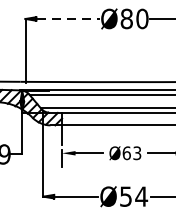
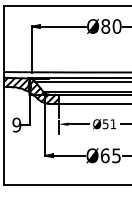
line: (68, 18) -> (63, 26), dashed -> solid
text: (131, 153) -> (109, 124), Ø63 -> Ø51
text: (133, 196) -> (110, 155), Ø54 -> Ø65

